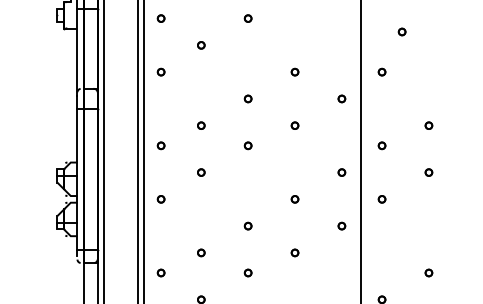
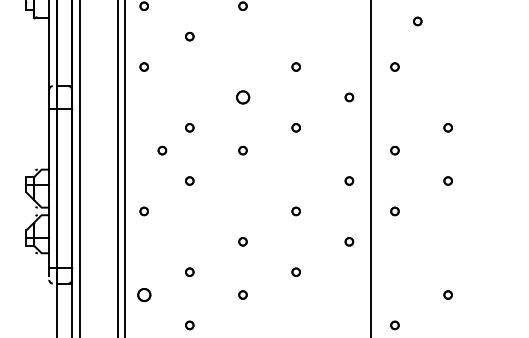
part: (247, 98) -> (242, 96), size x1.6
part: (160, 145) -> (161, 150), moved
part: (160, 272) -> (143, 294), size x1.6

